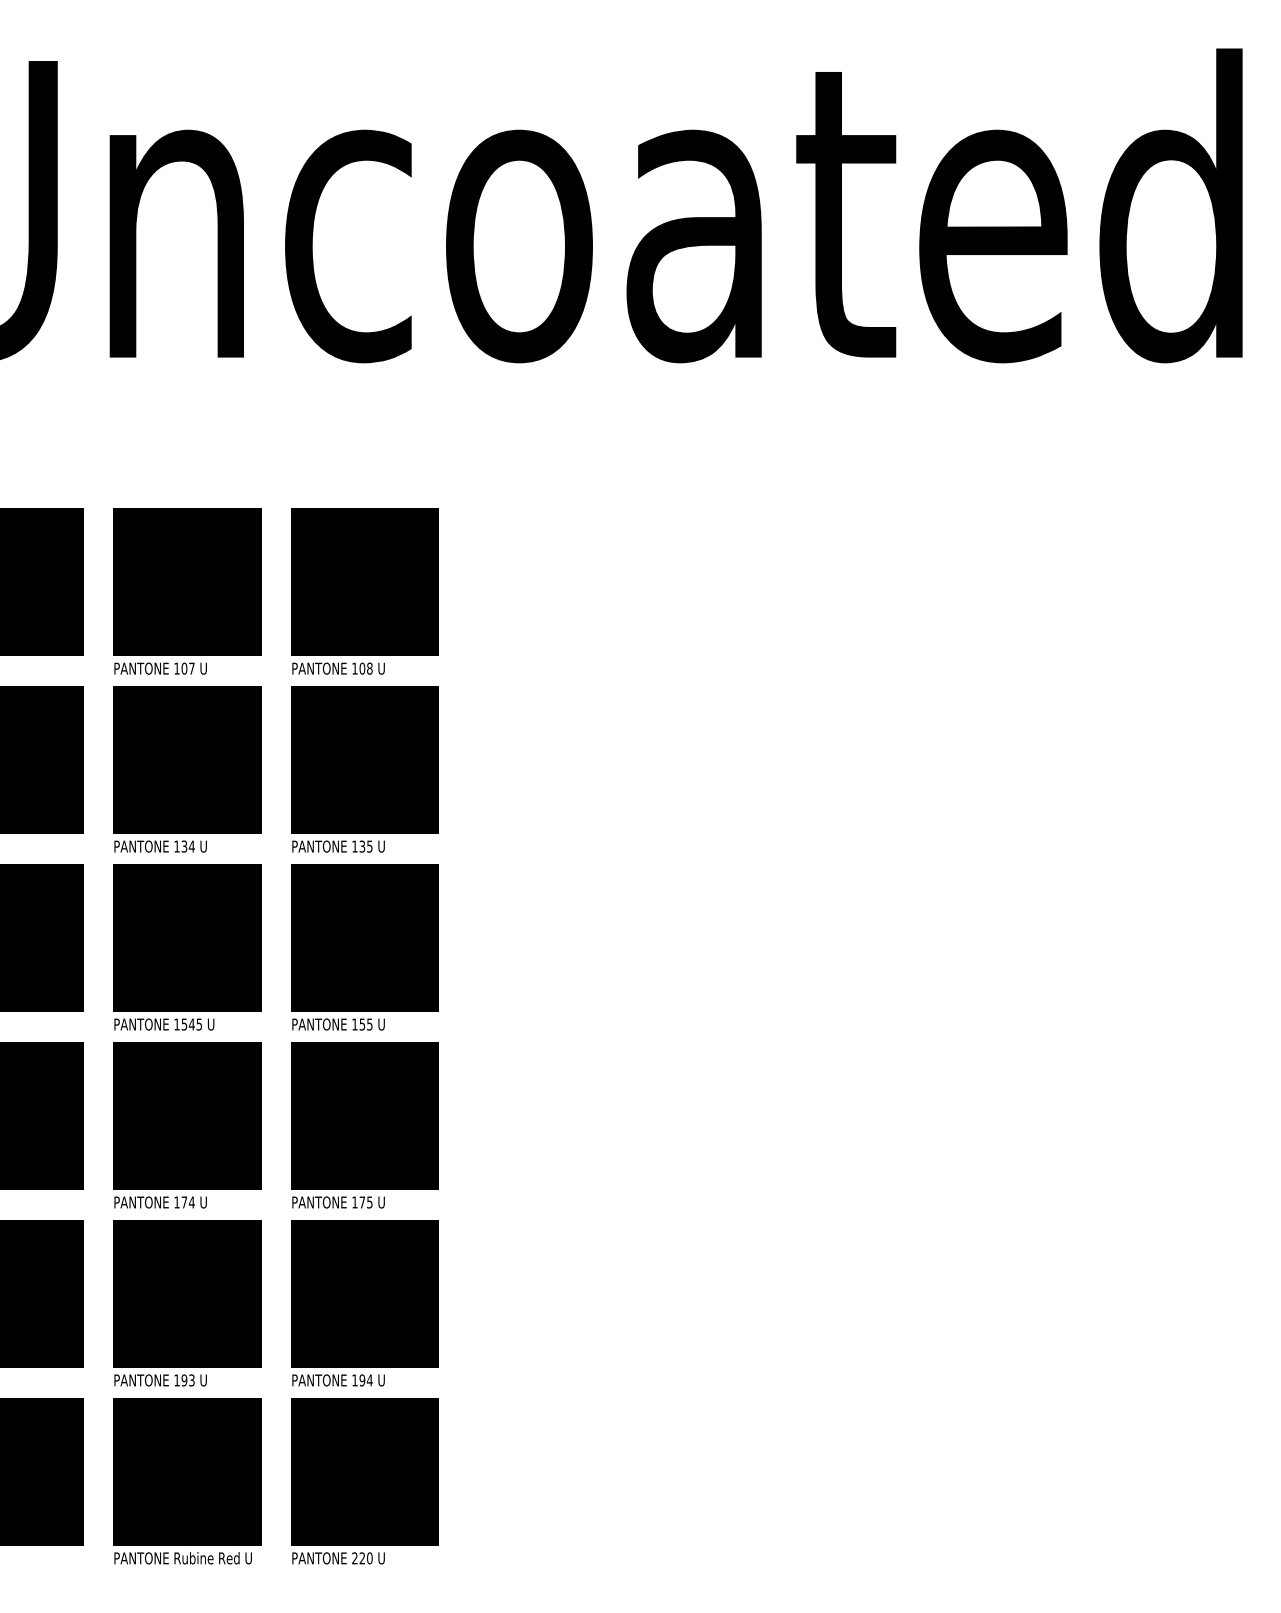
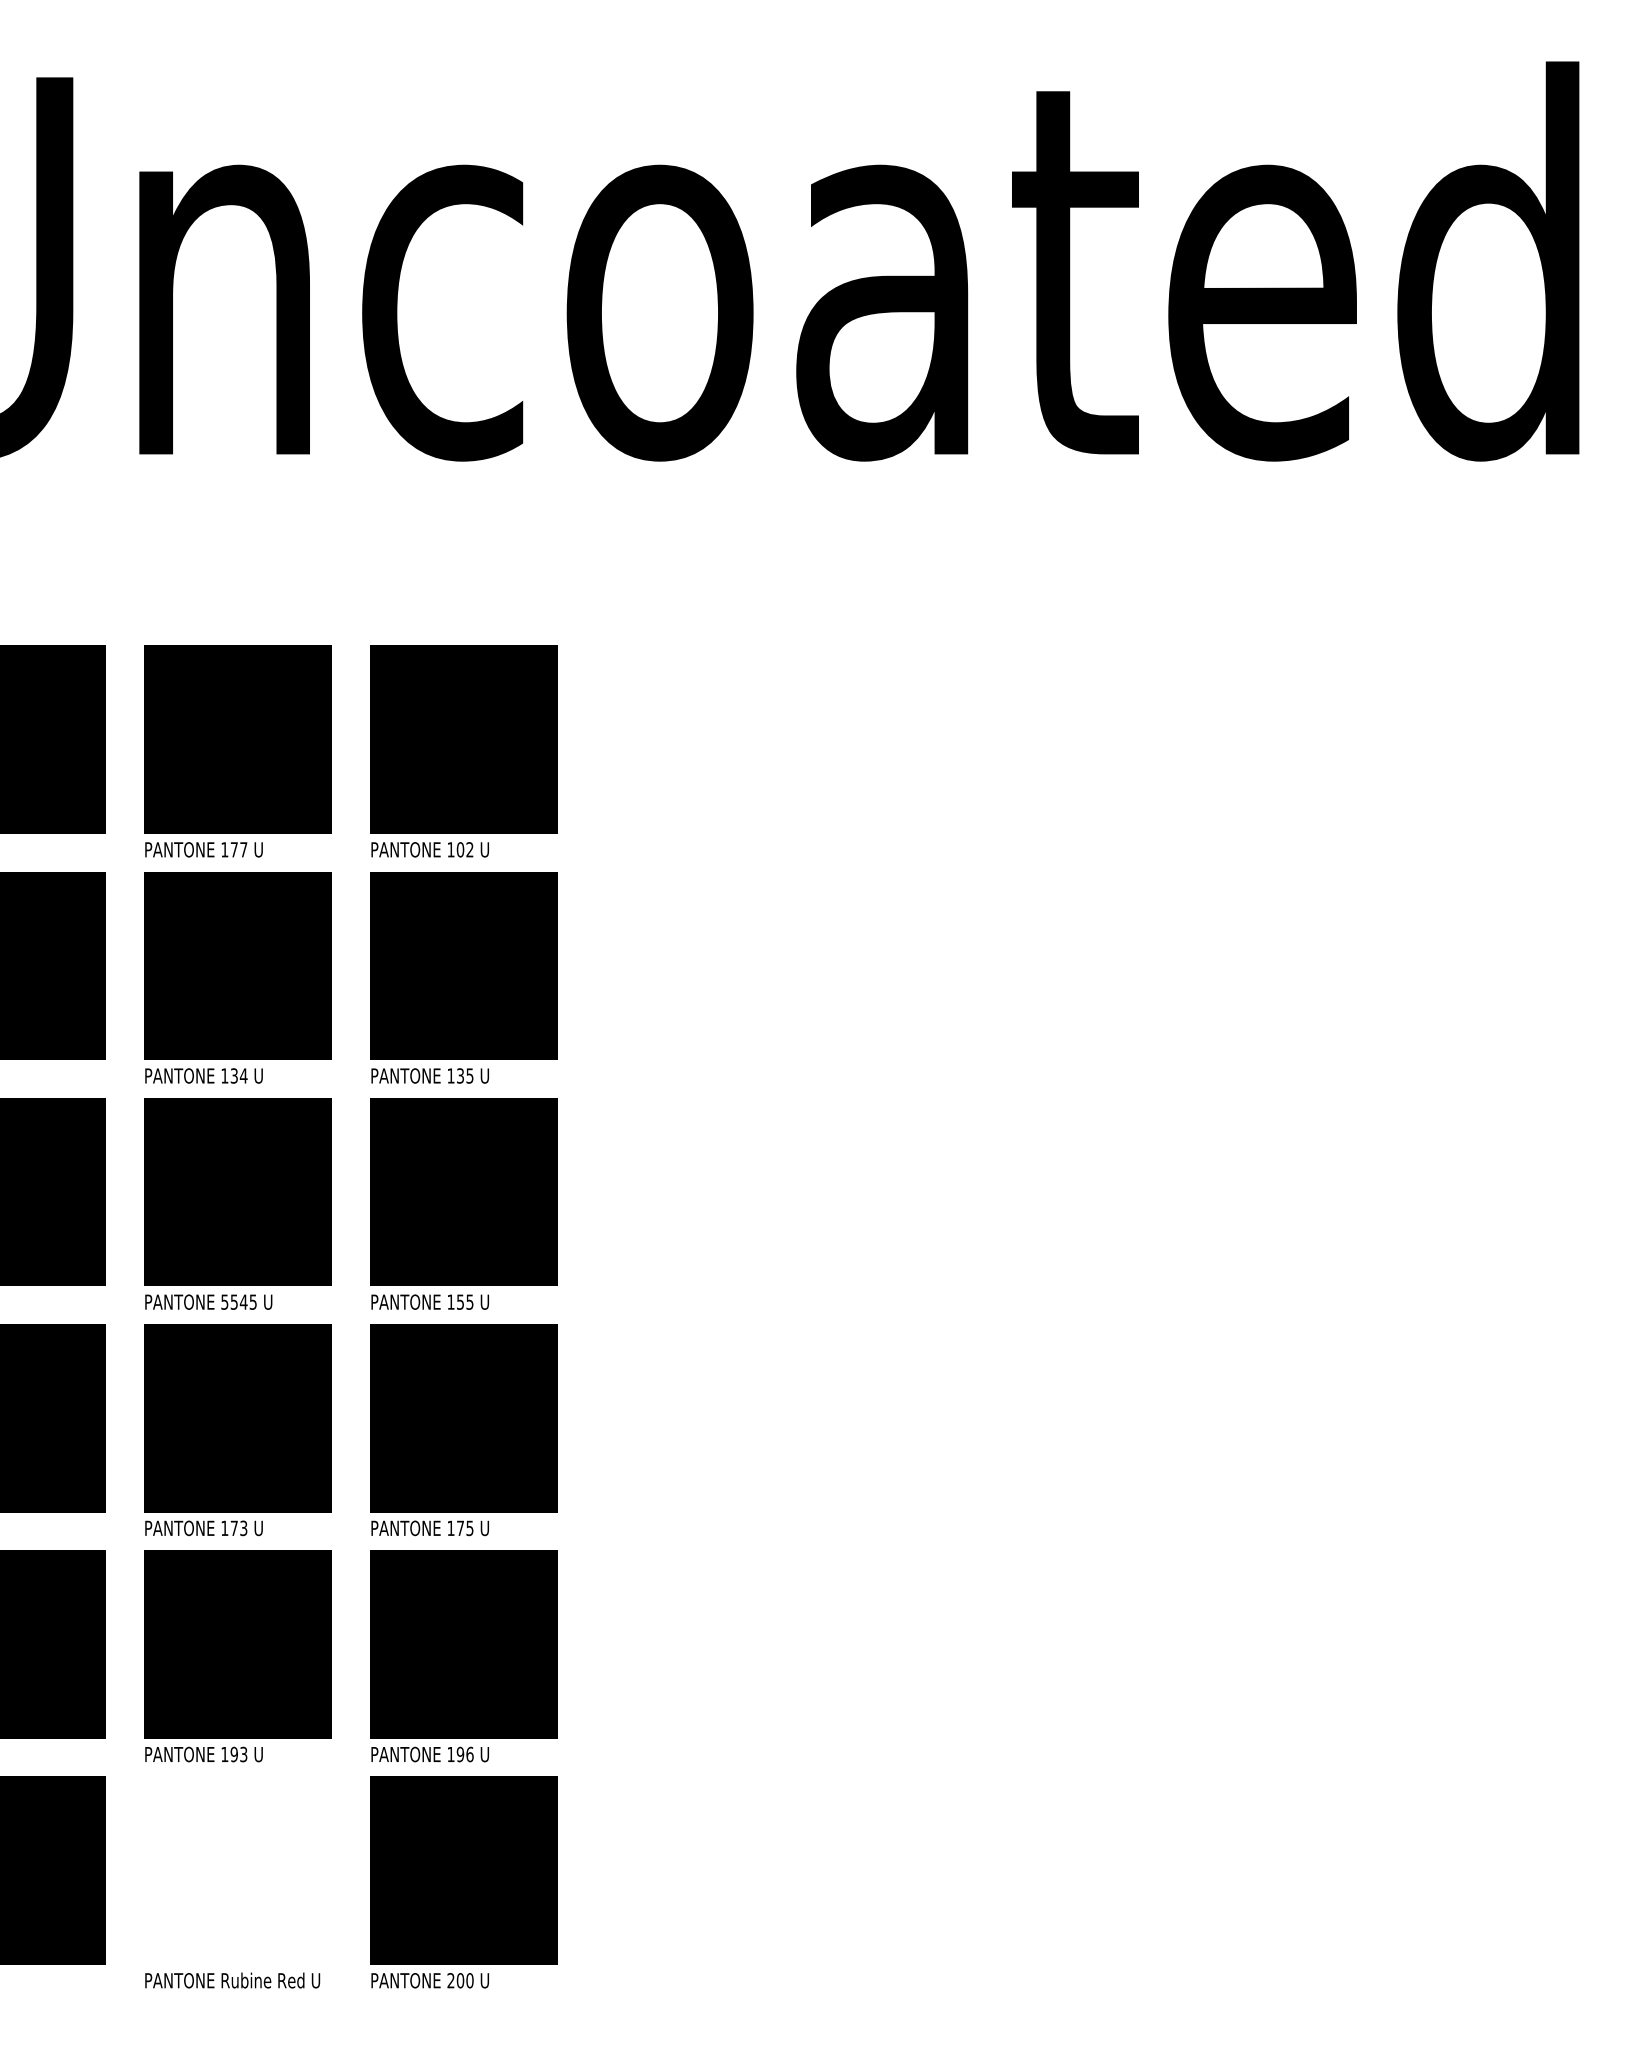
text: (184, 668) -> (234, 849), 107 -> 177
text: (369, 668) -> (469, 849), 108 -> 102
text: (176, 1024) -> (224, 1301), 1545 -> 5545
text: (191, 1202) -> (243, 1528), 174 -> 173
text: (369, 1380) -> (469, 1754), 194 -> 196
line: (186, 1471) -> (237, 1870), removed
text: (362, 1558) -> (460, 1980), 220 -> 200

